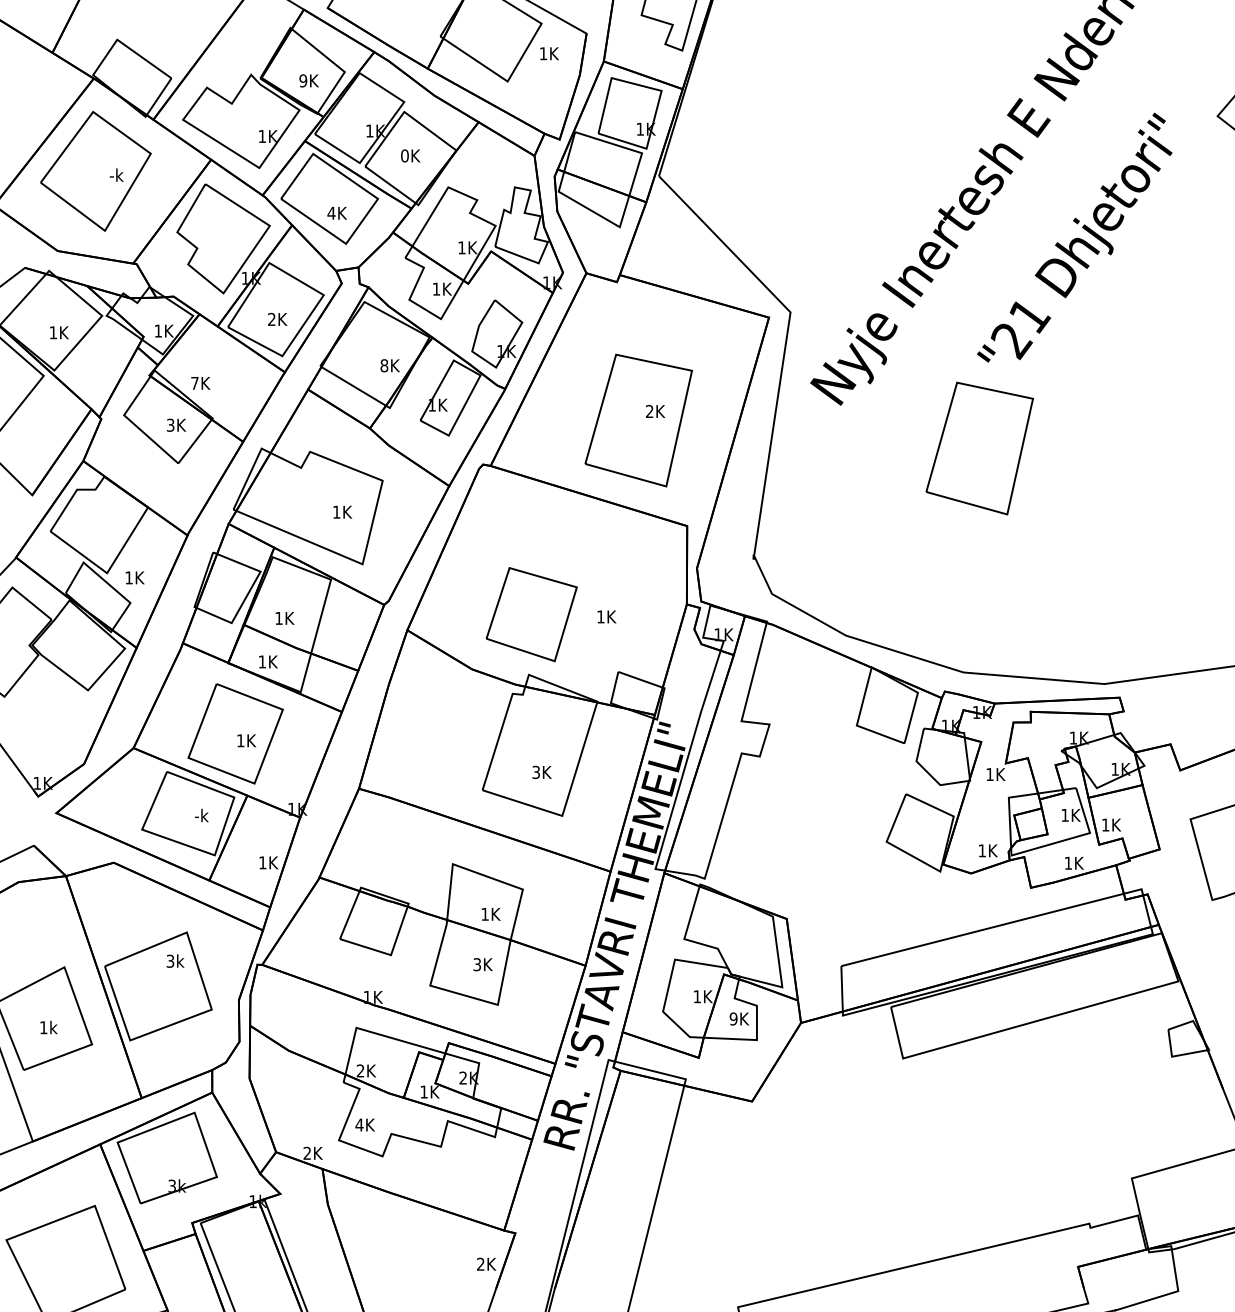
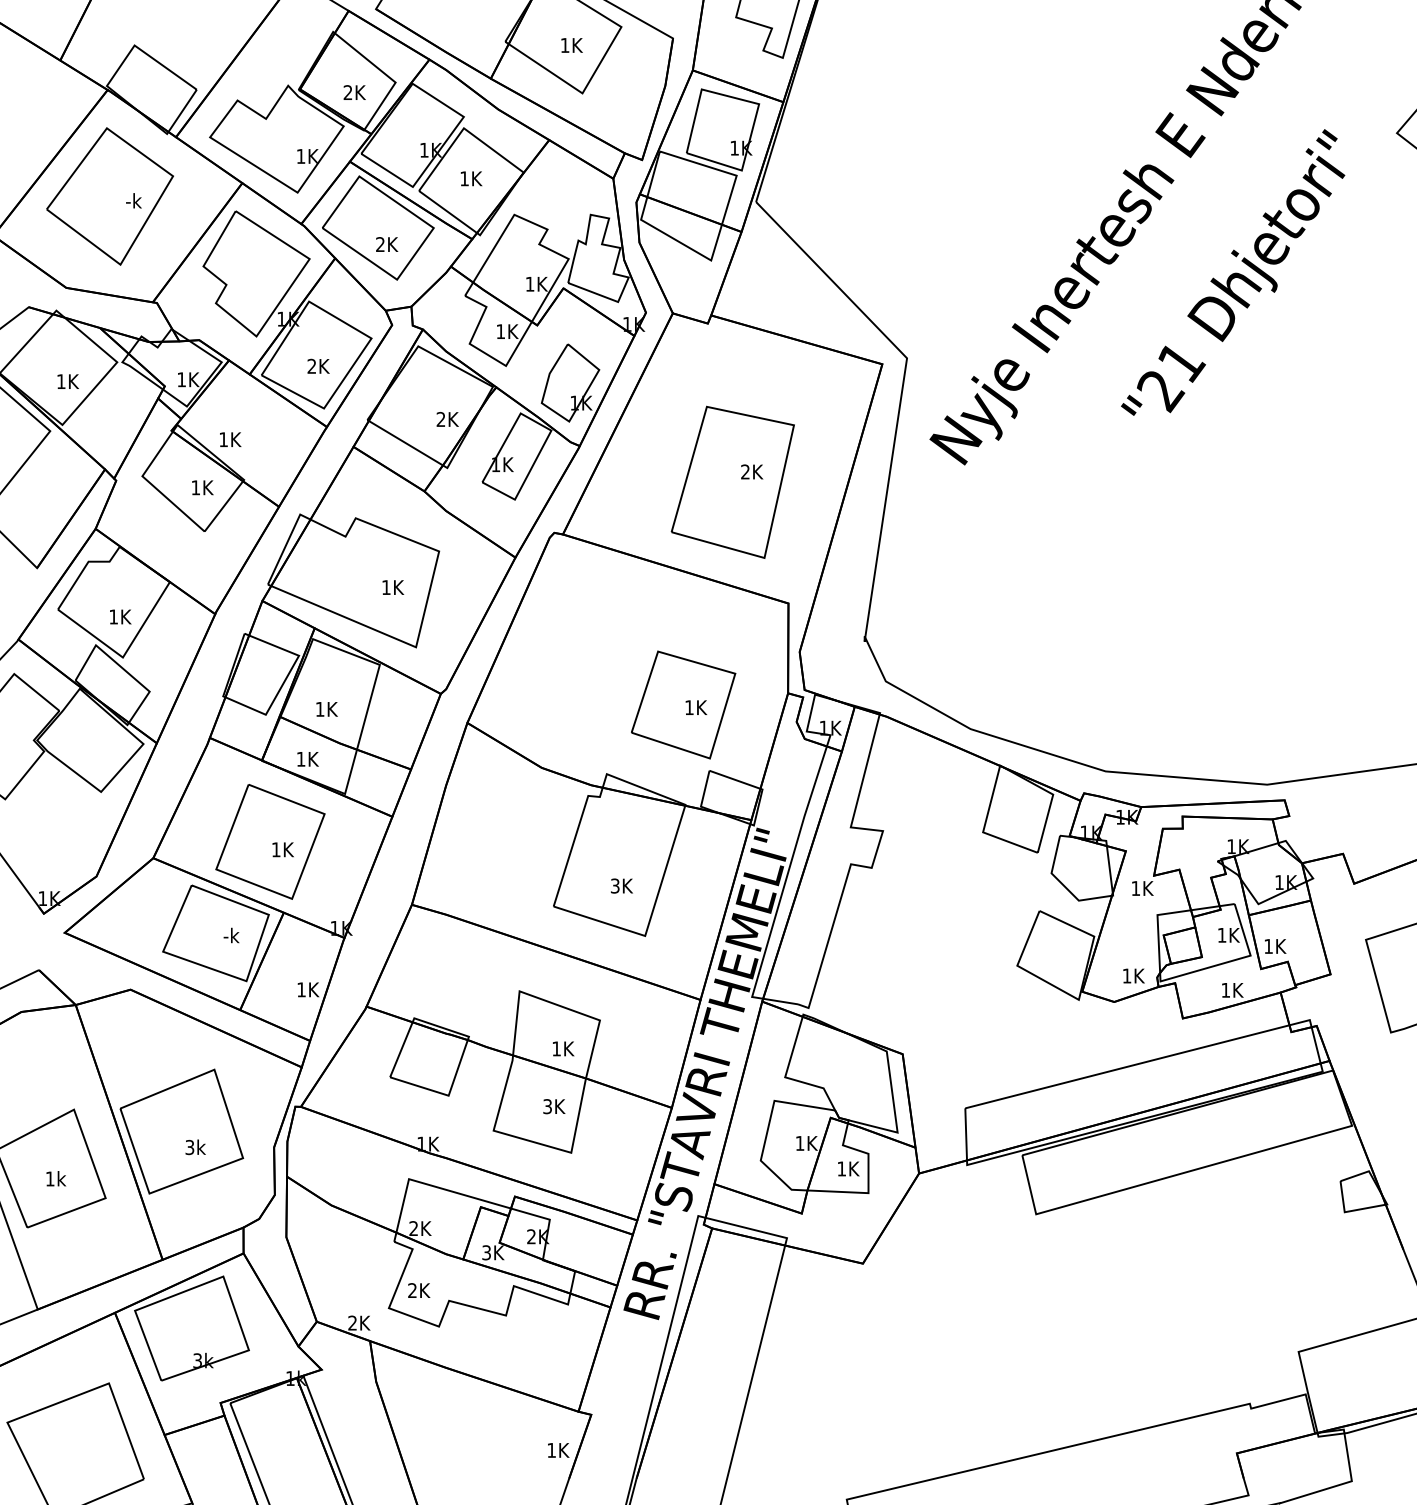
text: (549, 53) -> (571, 45), moved
text: (303, 80) -> (348, 92), 9K -> 2K
text: (404, 155) -> (464, 178), 0K -> 1K
text: (331, 212) -> (380, 243), 4K -> 2K
text: (384, 365) -> (441, 419), 8K -> 2K
text: (194, 383) -> (223, 439), 7K -> 1K
text: (170, 424) -> (195, 486), 3K -> 1K
part: (979, 448) -> (1123, 514), removed
text: (134, 577) -> (119, 616), moved
part: (531, 614) -> (683, 704), moved
text: (175, 960) -> (195, 1146), moved
text: (733, 1018) -> (841, 1168), 9K -> 1K
text: (423, 1091) -> (485, 1252), 1K -> 3K
text: (359, 1124) -> (412, 1290), 4K -> 2K
text: (480, 1263) -> (551, 1449), 2K -> 1K

